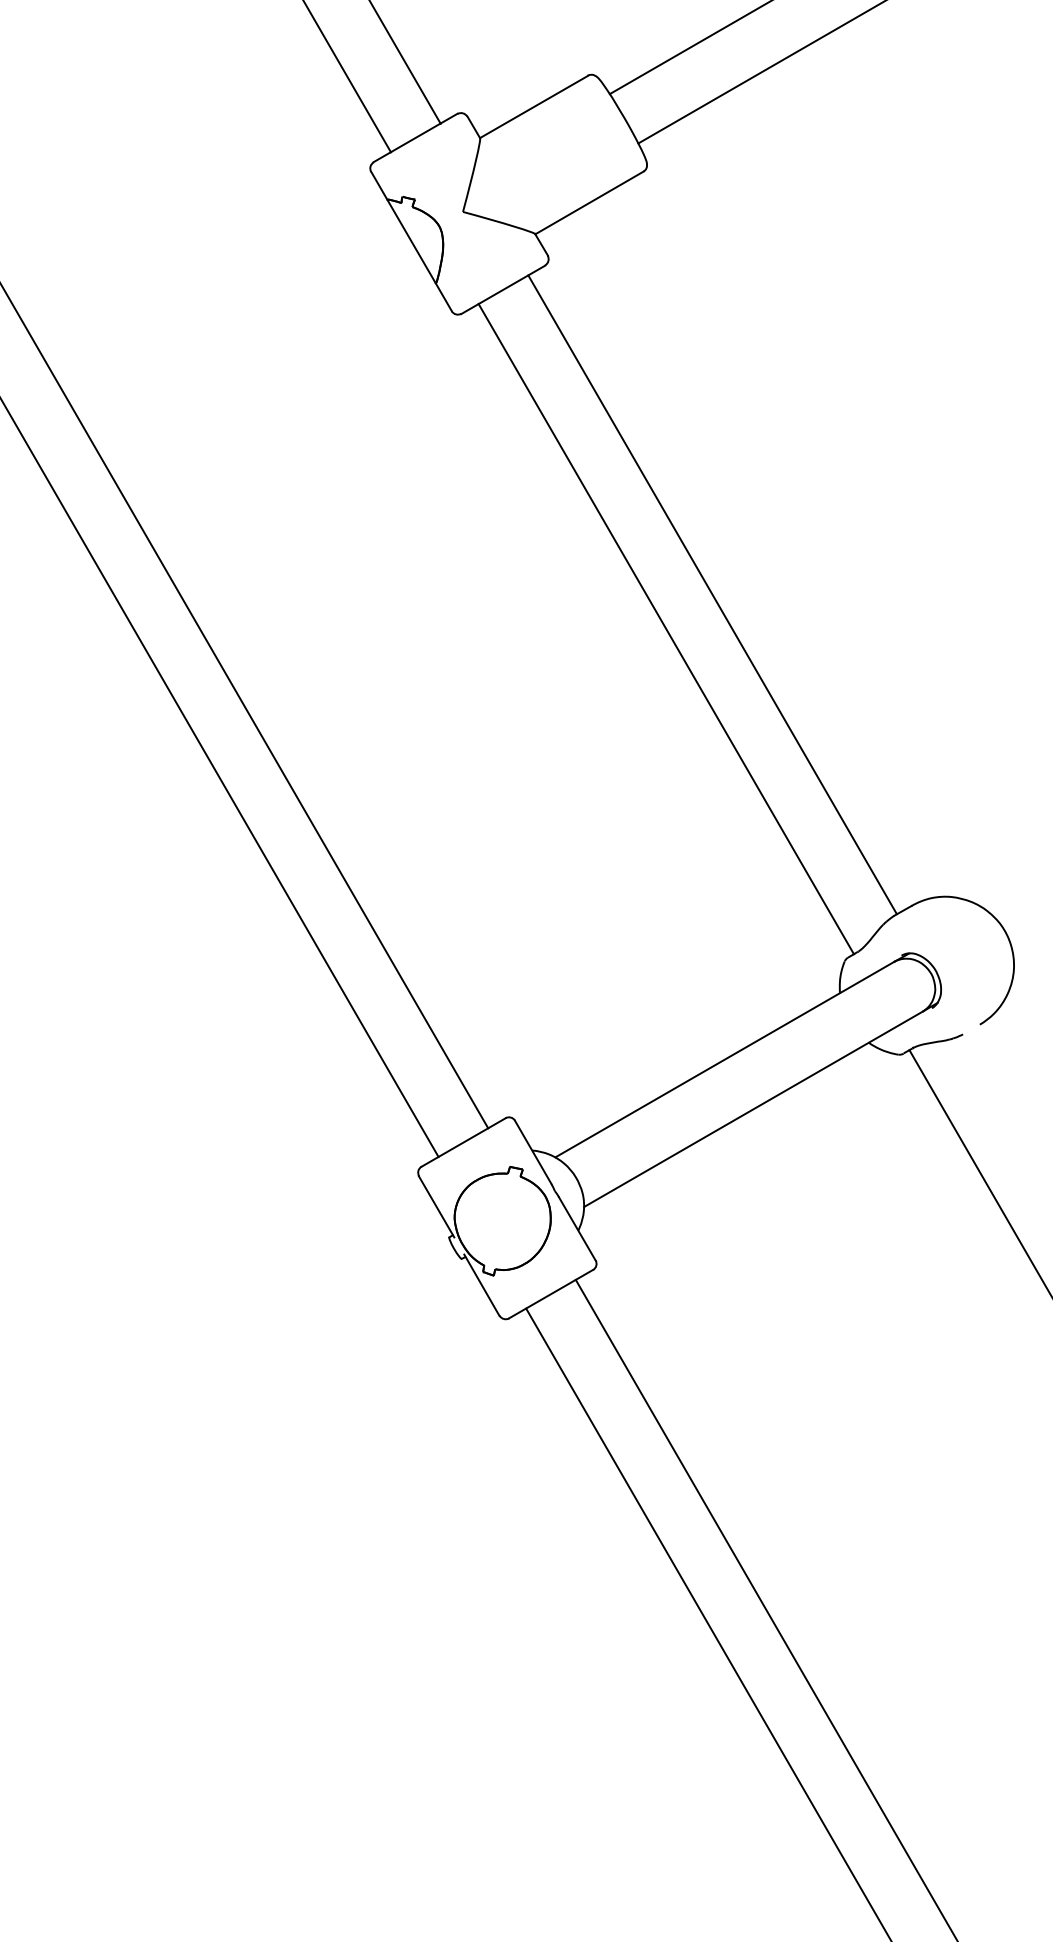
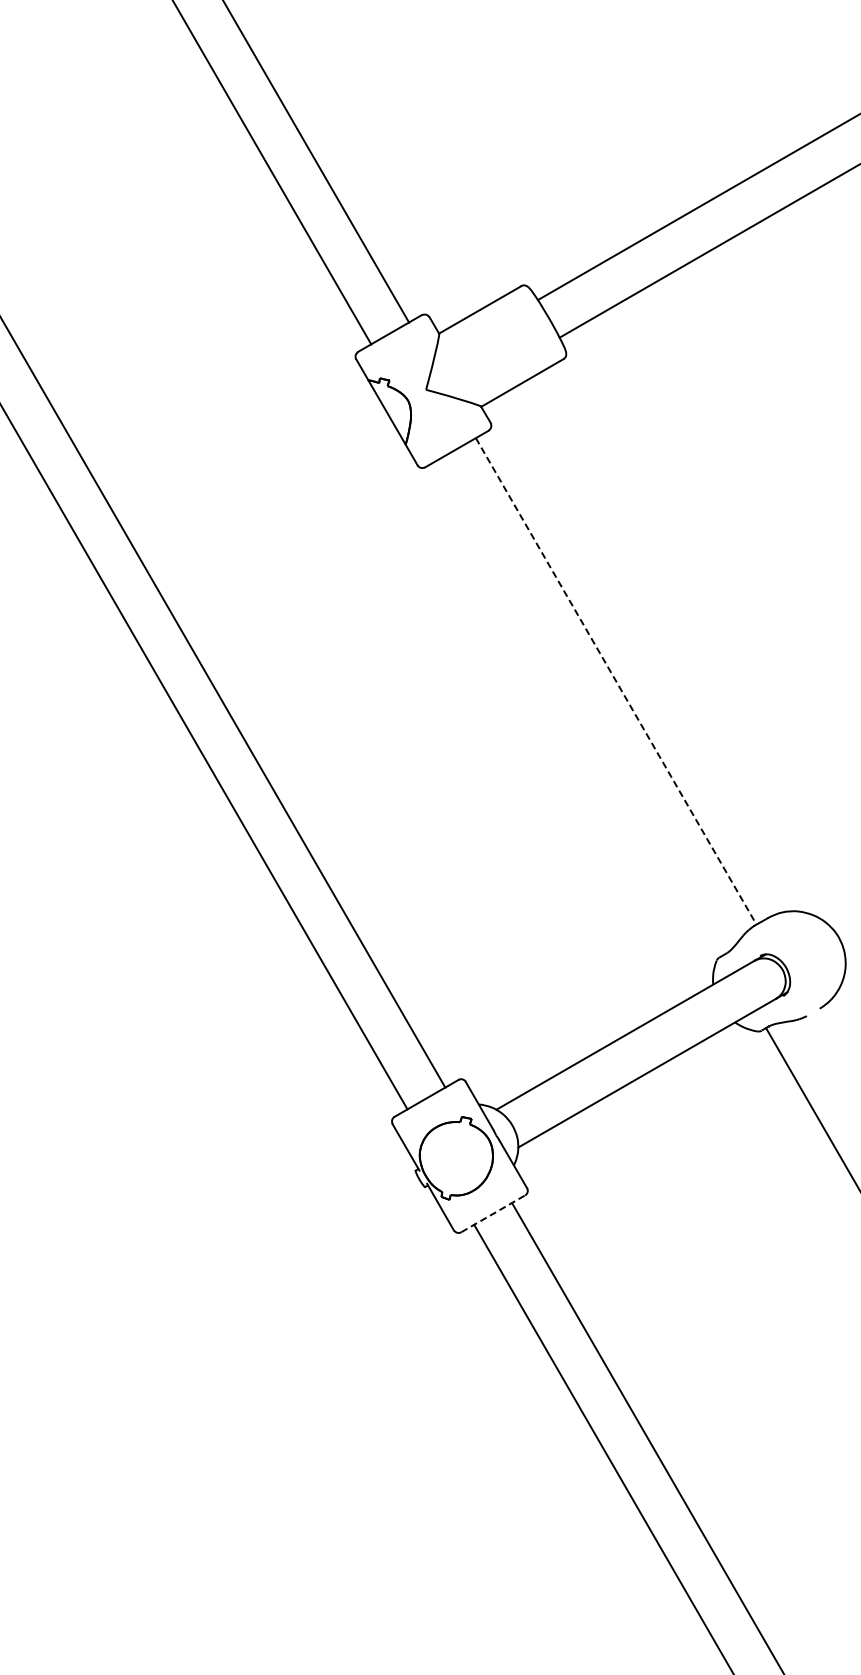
line: (713, 595) -> (616, 681), solid -> dashed
line: (665, 629) -> (580, 707), removed
line: (551, 1293) -> (493, 1213), solid -> dashed

